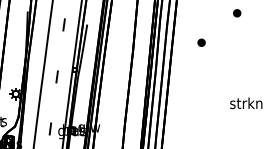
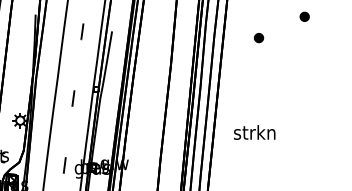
part: (201, 42) -> (258, 37), moved
text: (246, 103) -> (255, 132), moved

